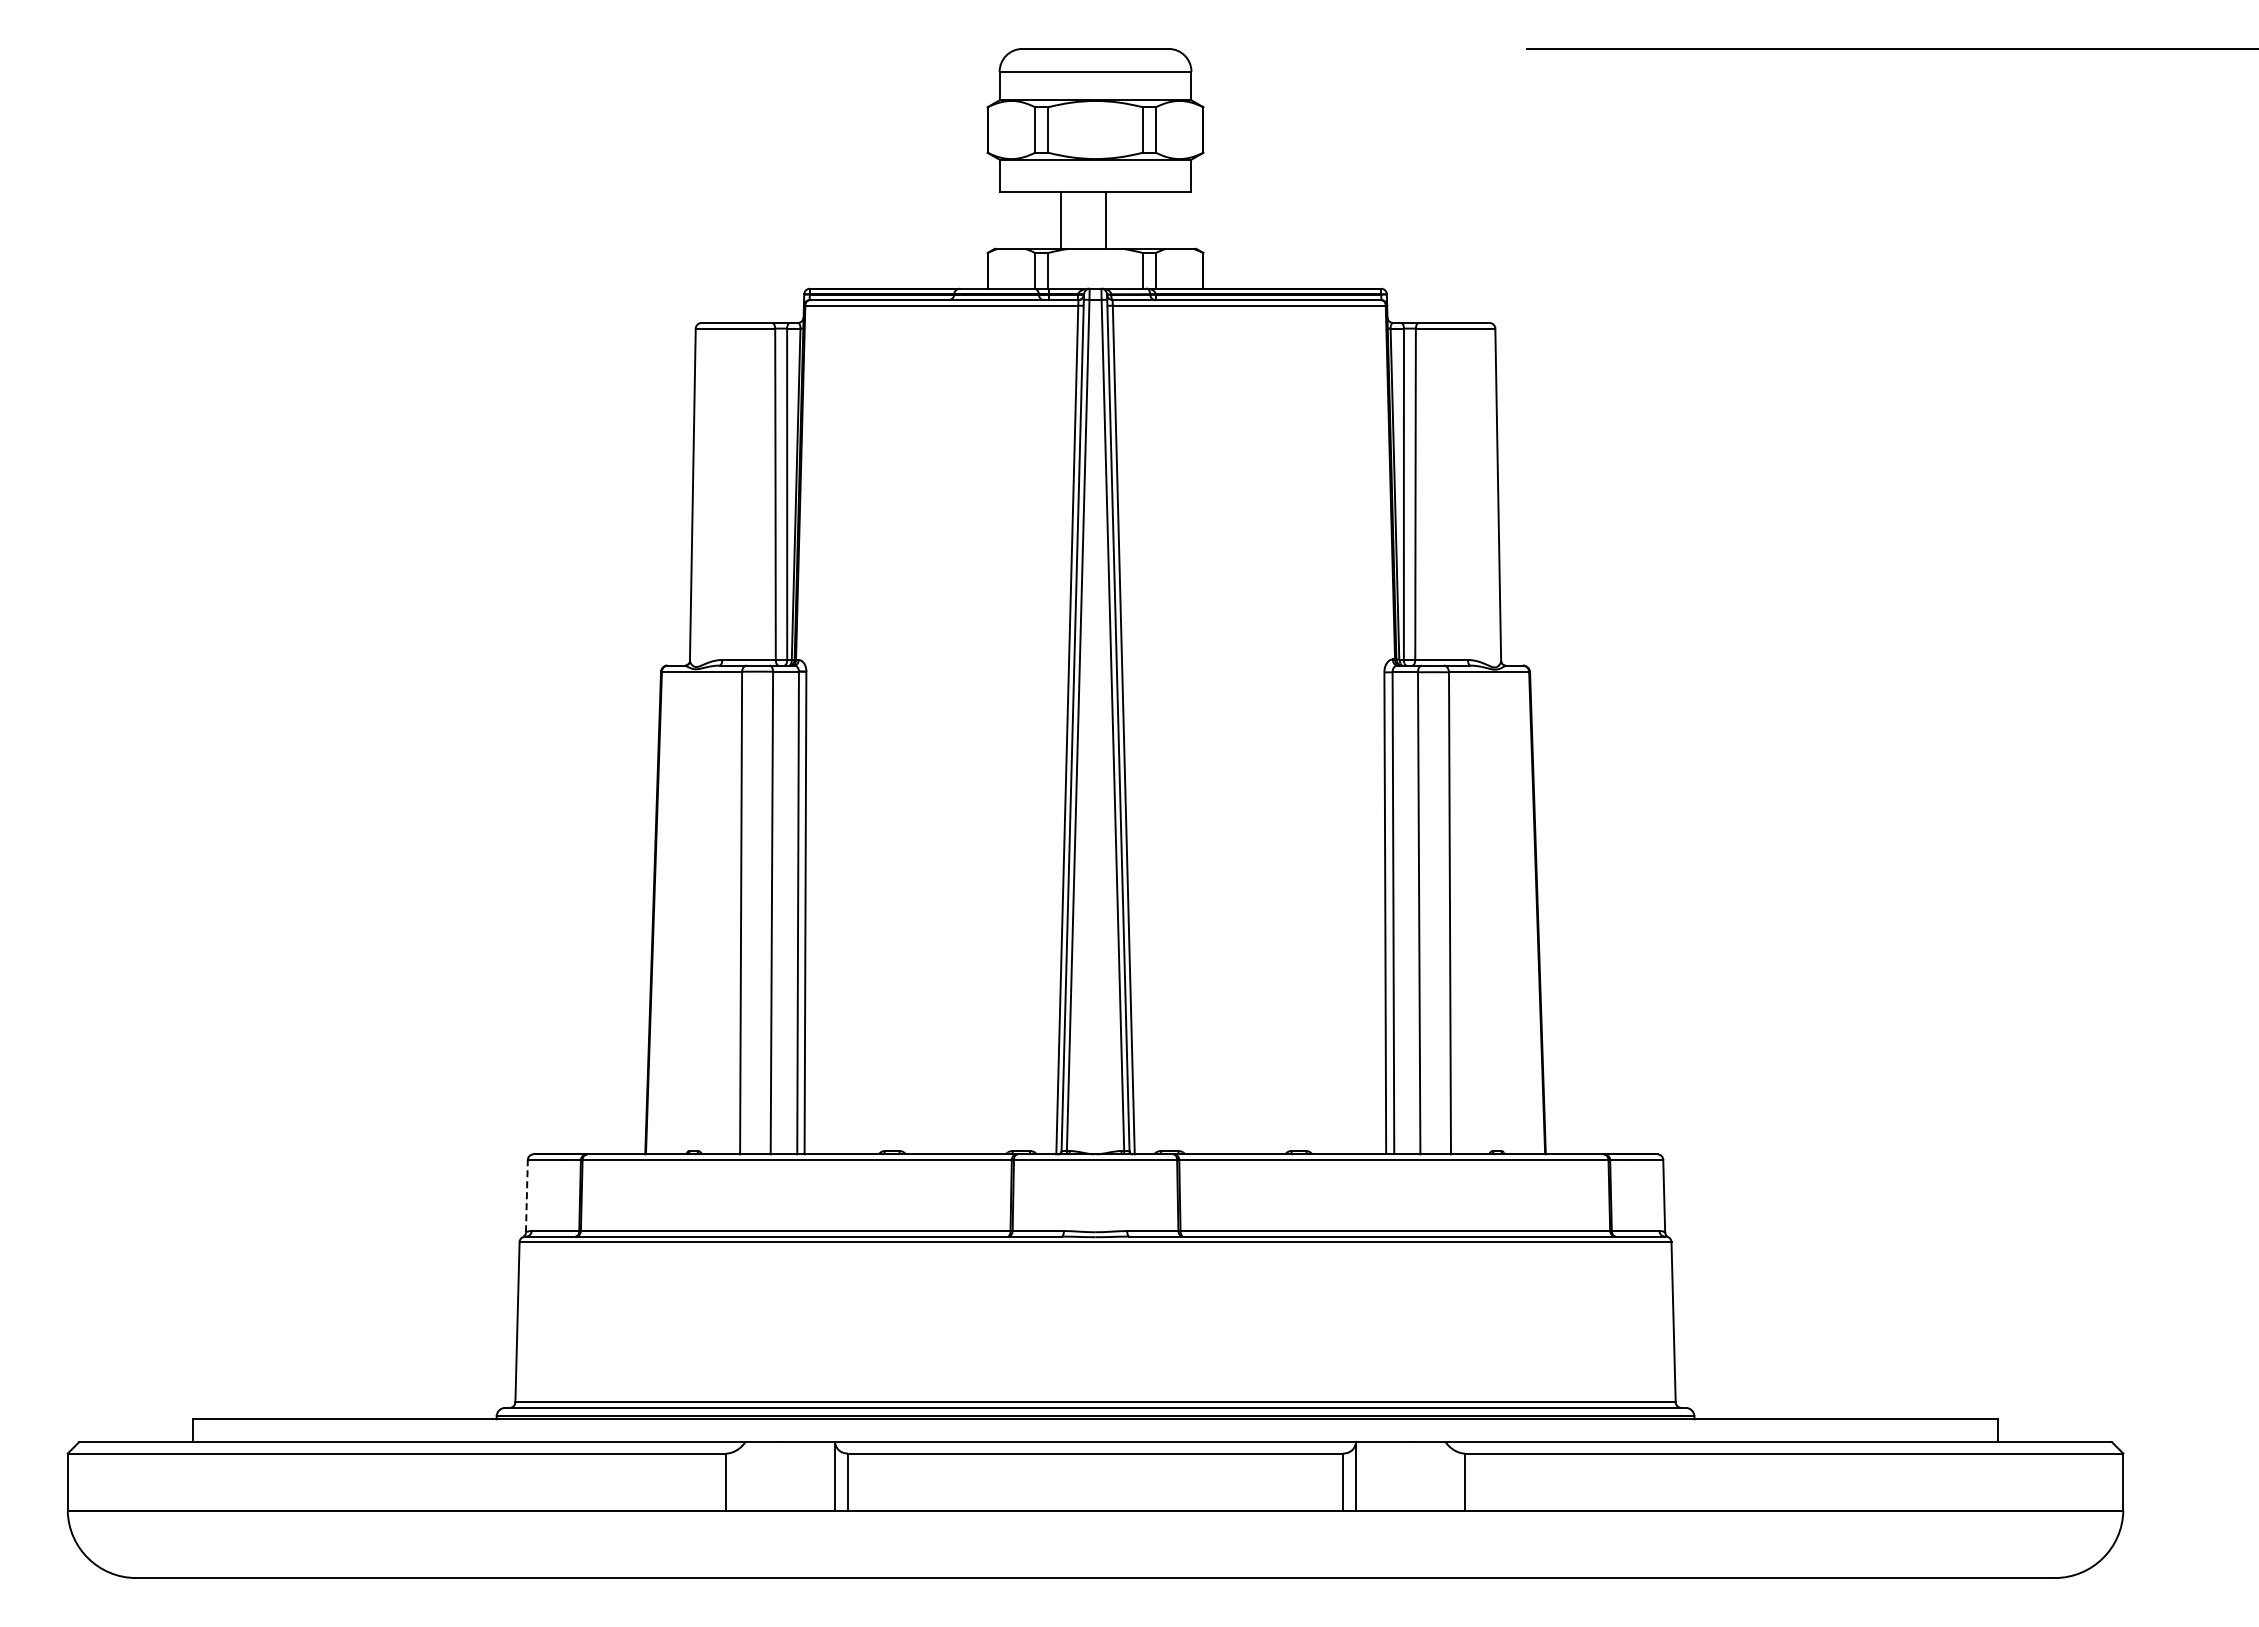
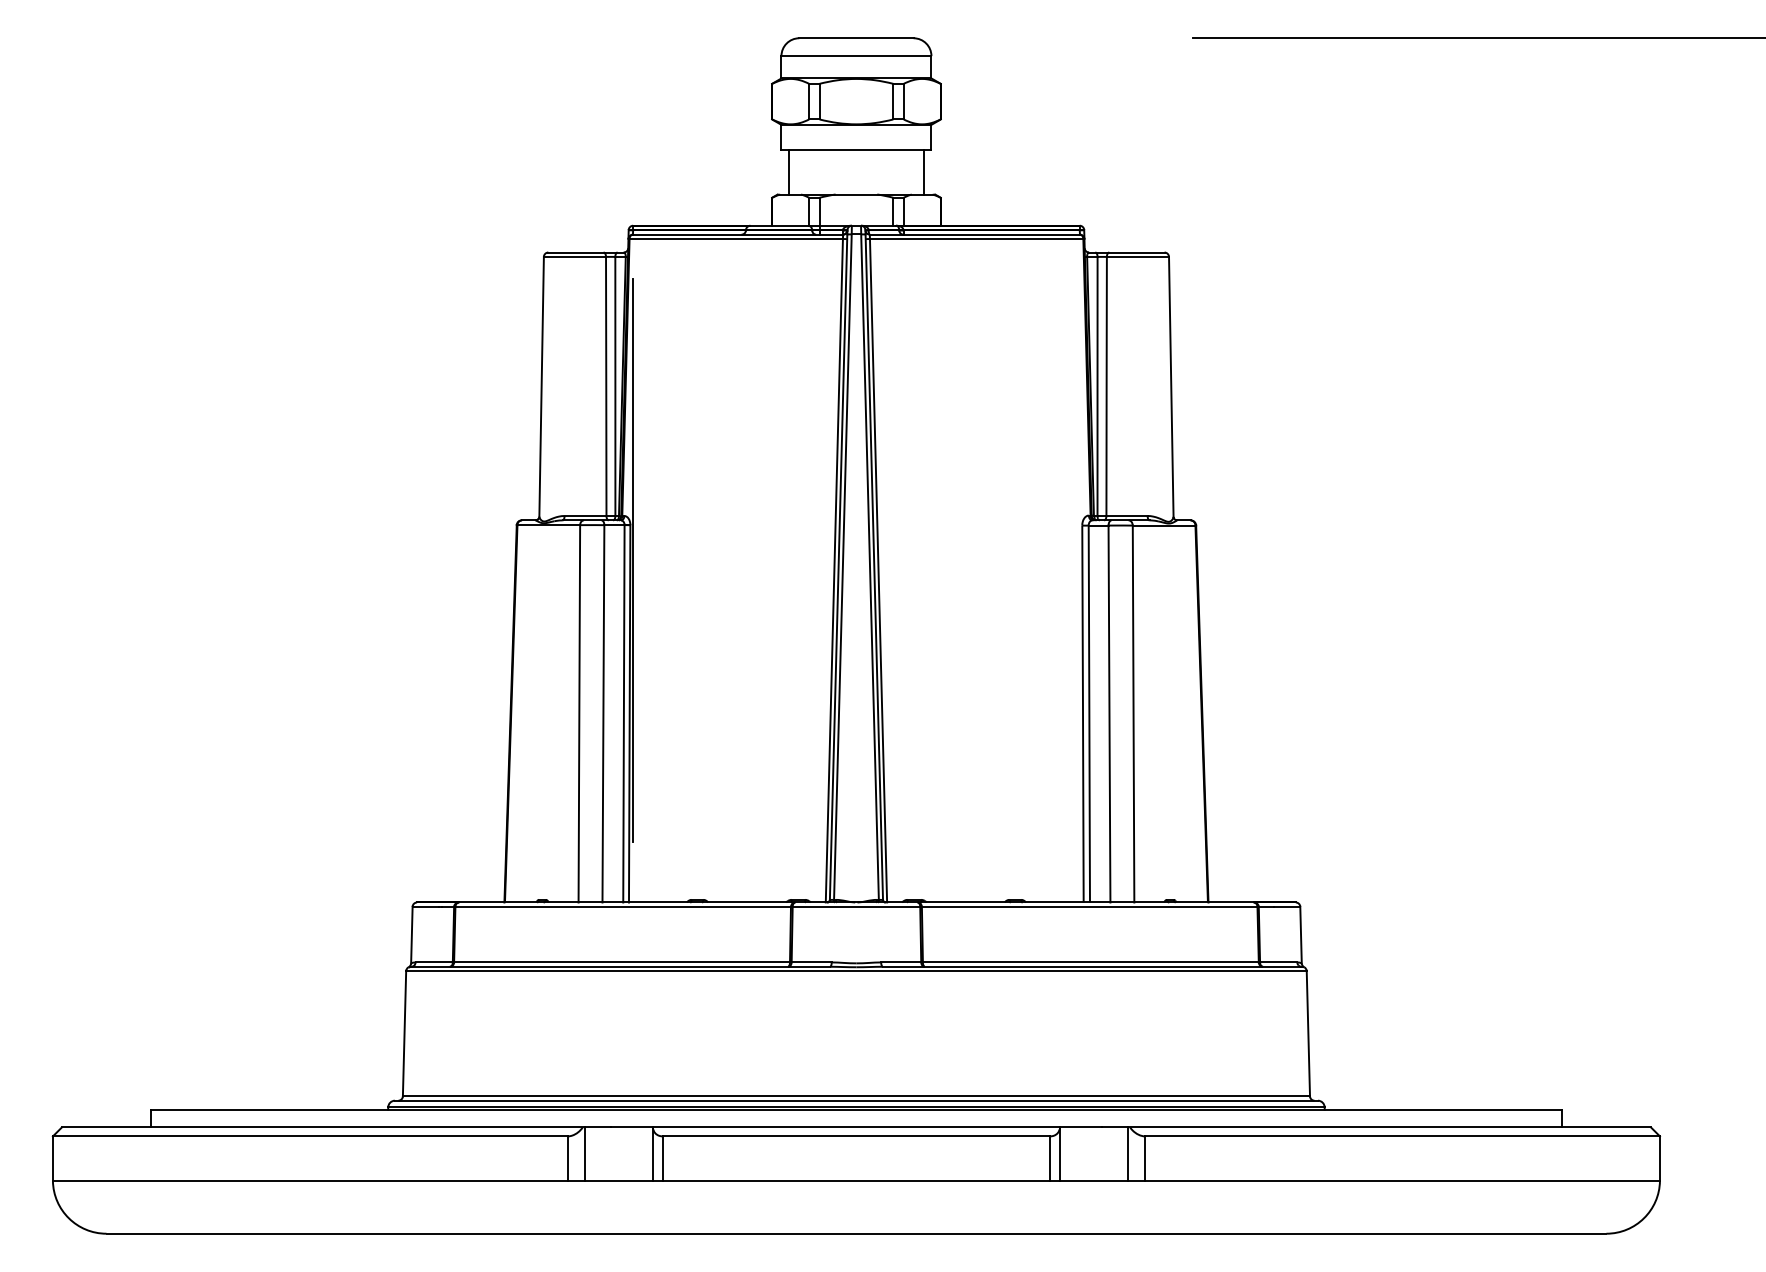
line: (1060, 219) -> (788, 171), moved
line: (1106, 219) -> (924, 171), moved
line: (810, 716) -> (633, 560), added
line: (526, 1195) -> (411, 934), dashed -> solid
line: (748, 1476) -> (585, 1154), added
line: (1442, 1476) -> (1127, 1154), added

